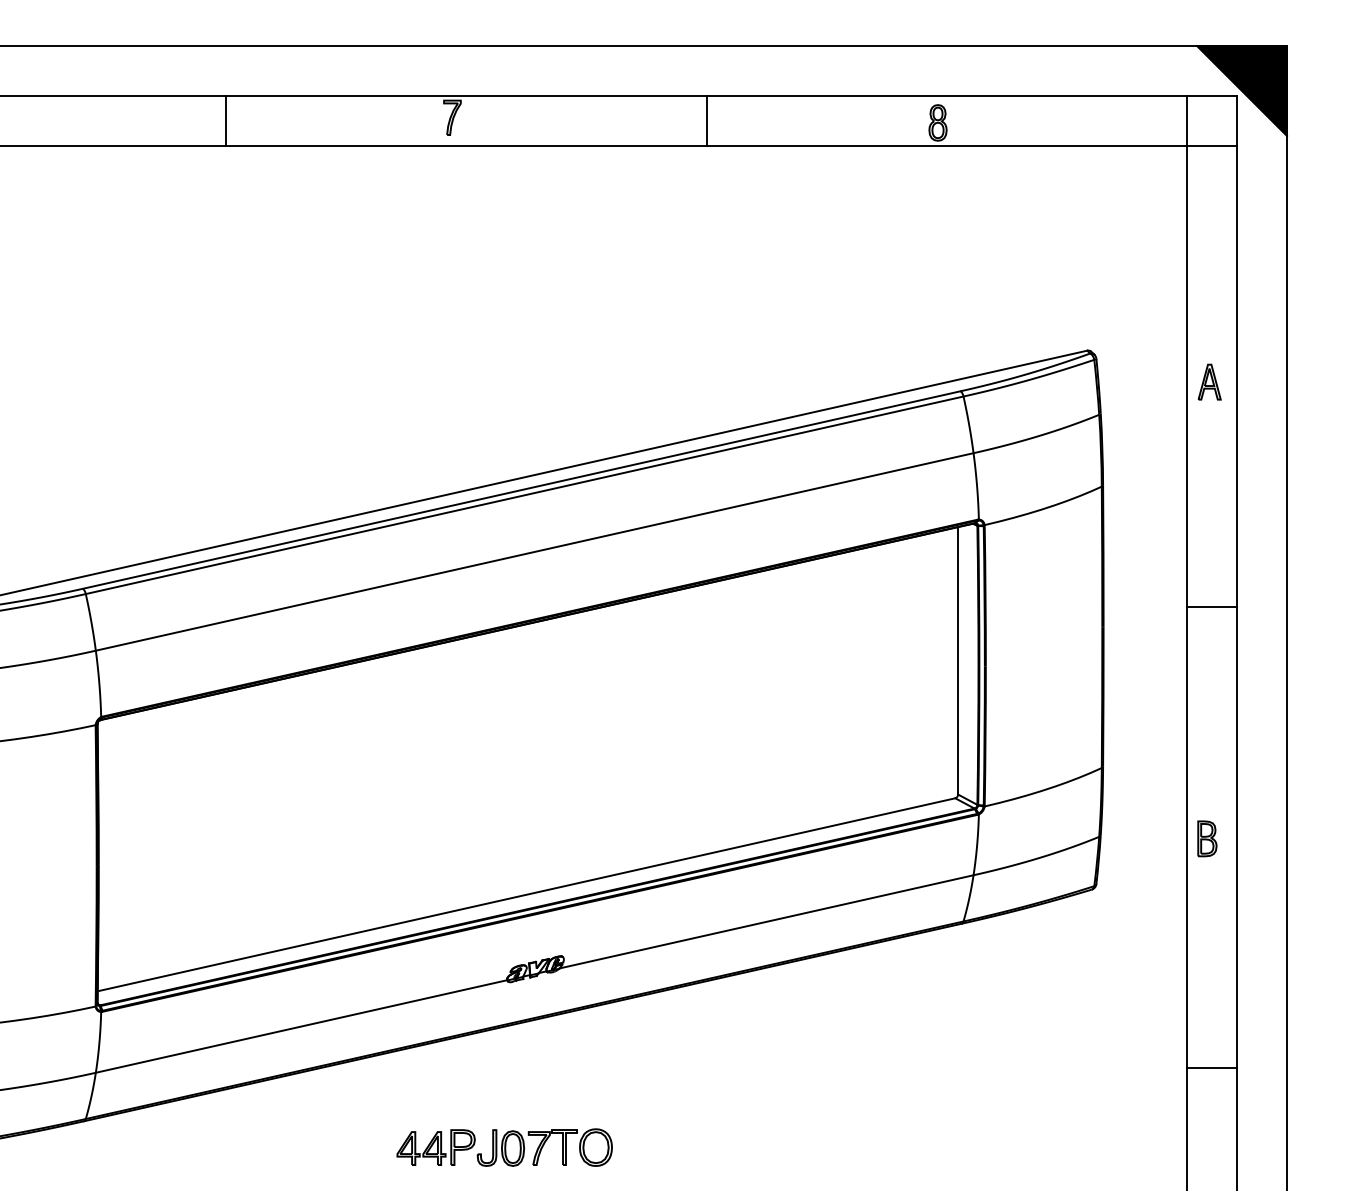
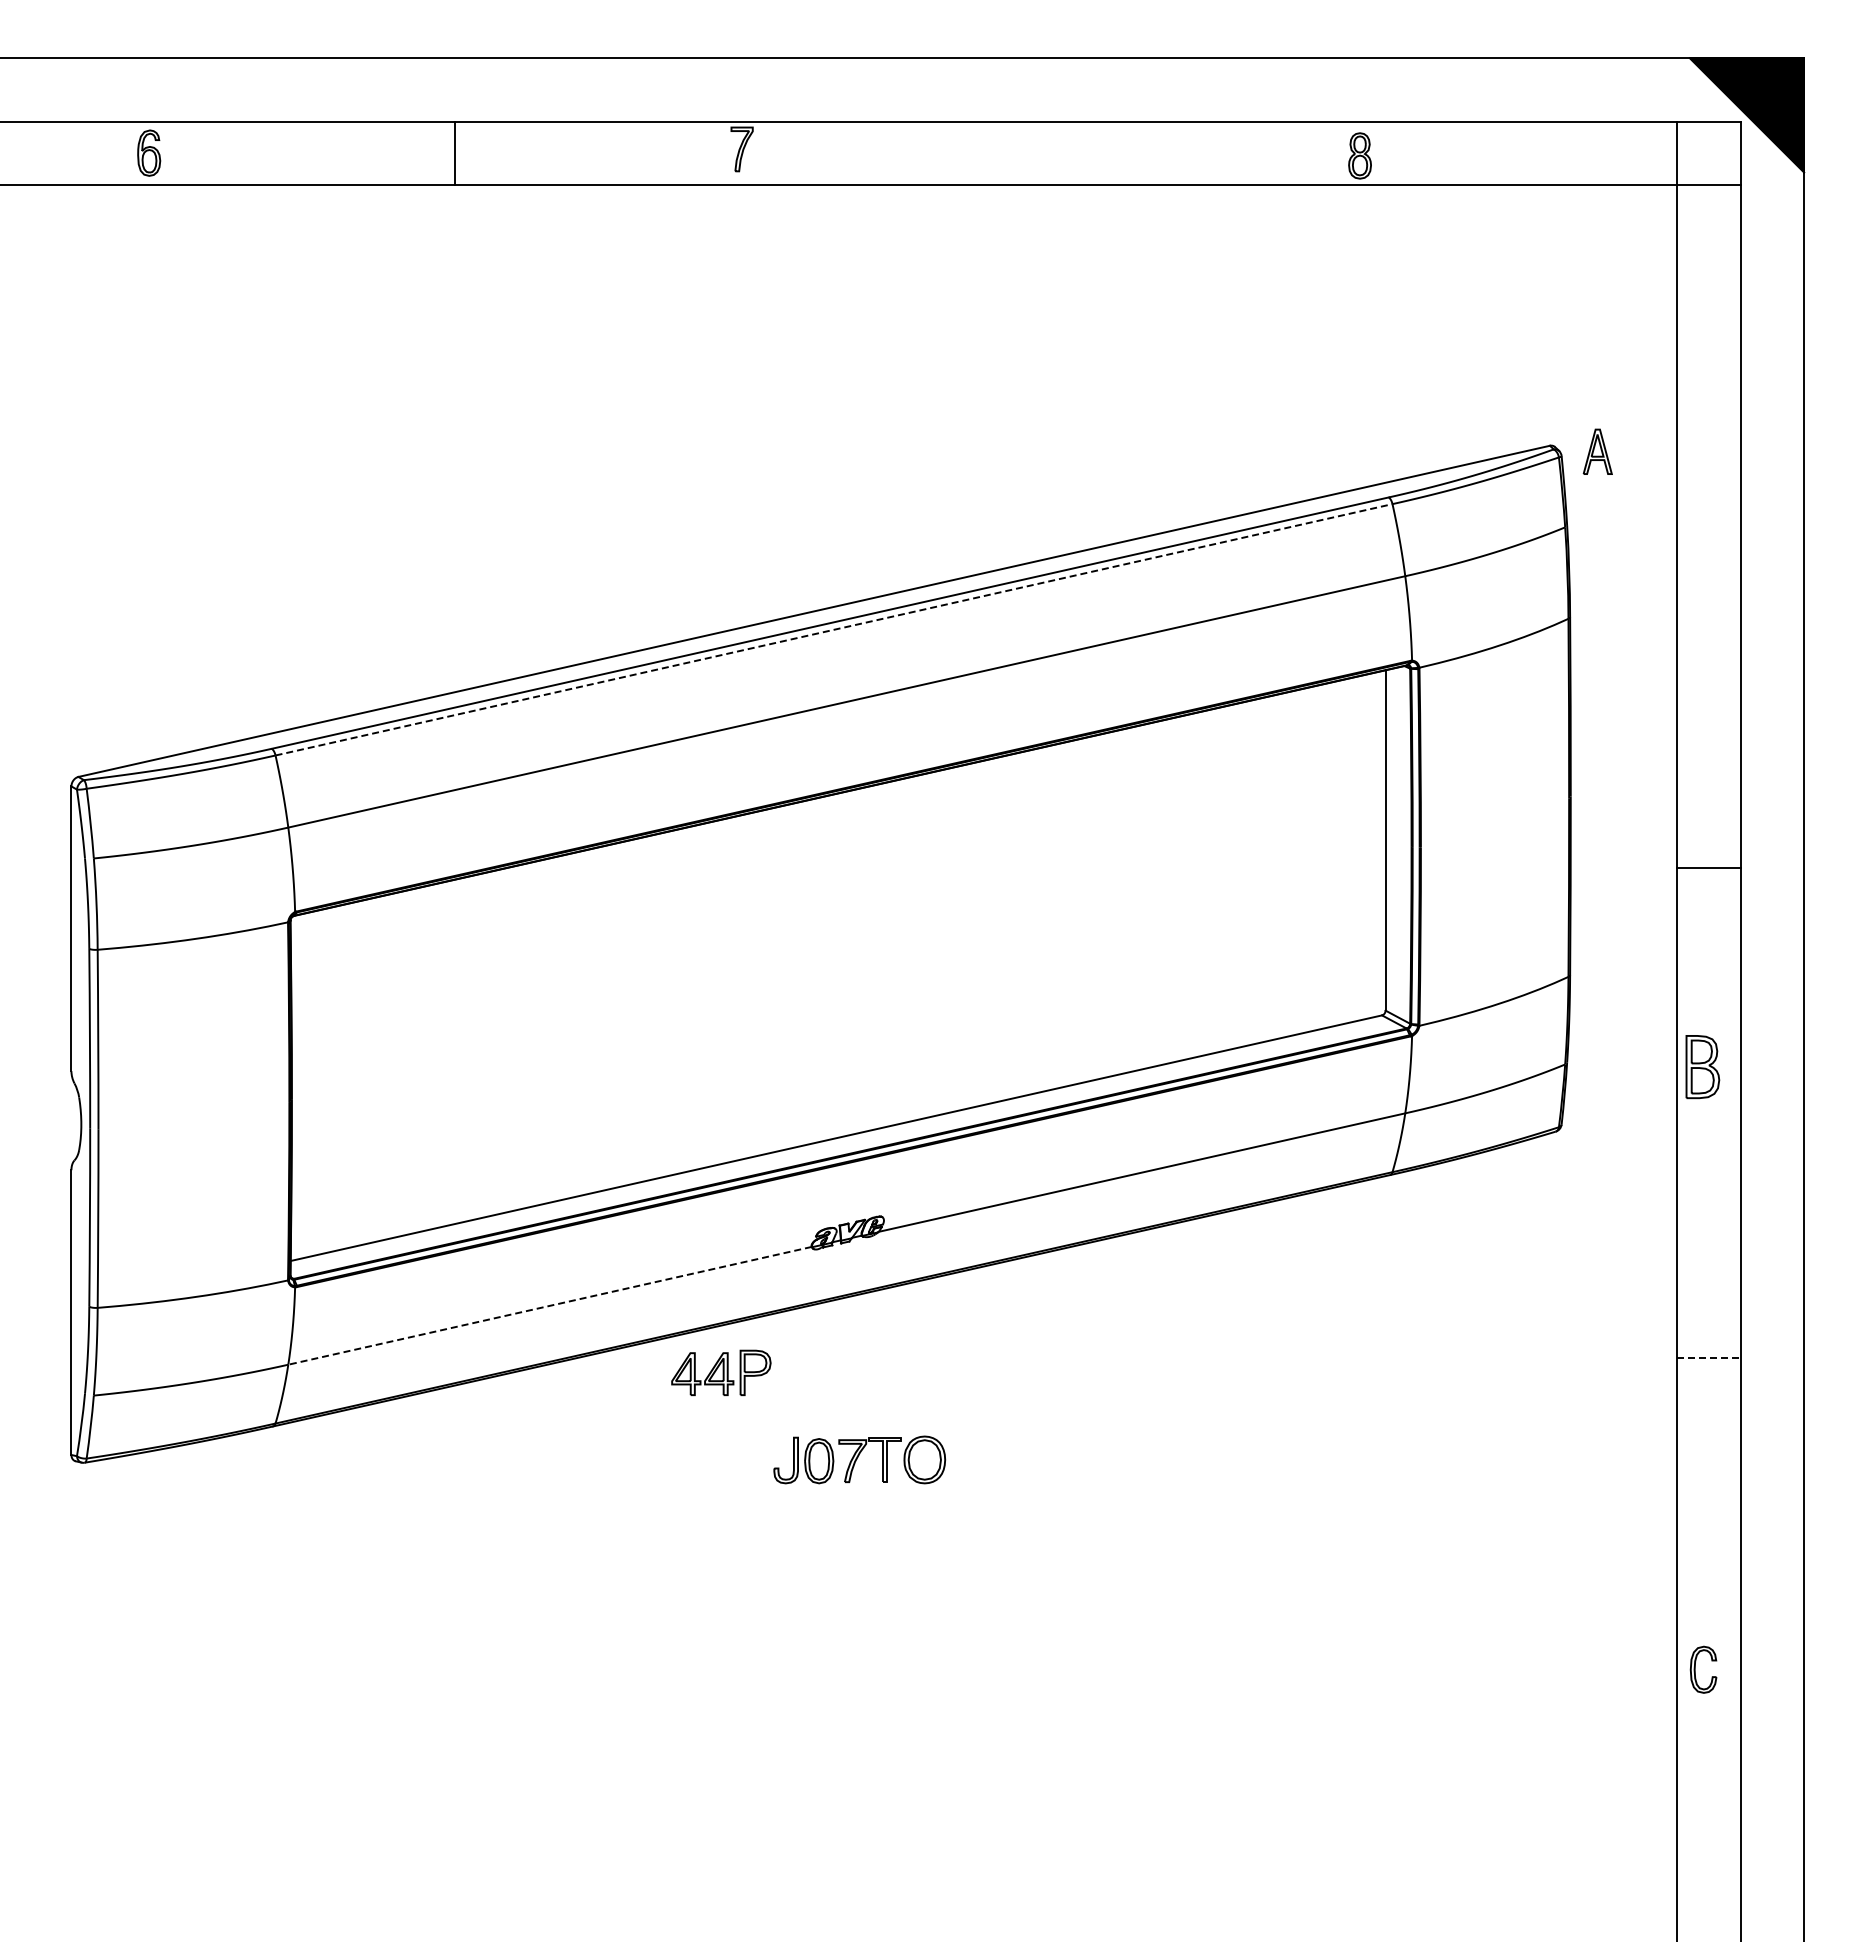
line: (706, 121) -> (1065, 153), removed
part: (1209, 381) -> (1597, 451), moved
line: (525, 495) -> (834, 629), solid -> dashed
line: (1211, 606) -> (1708, 867), moved
part: (1207, 838) -> (1702, 1066), size x1.4
line: (301, 1026) -> (549, 1305), solid -> dashed
line: (1211, 1067) -> (1708, 1358), solid -> dashed
part: (436, 1147) -> (721, 1372), moved

